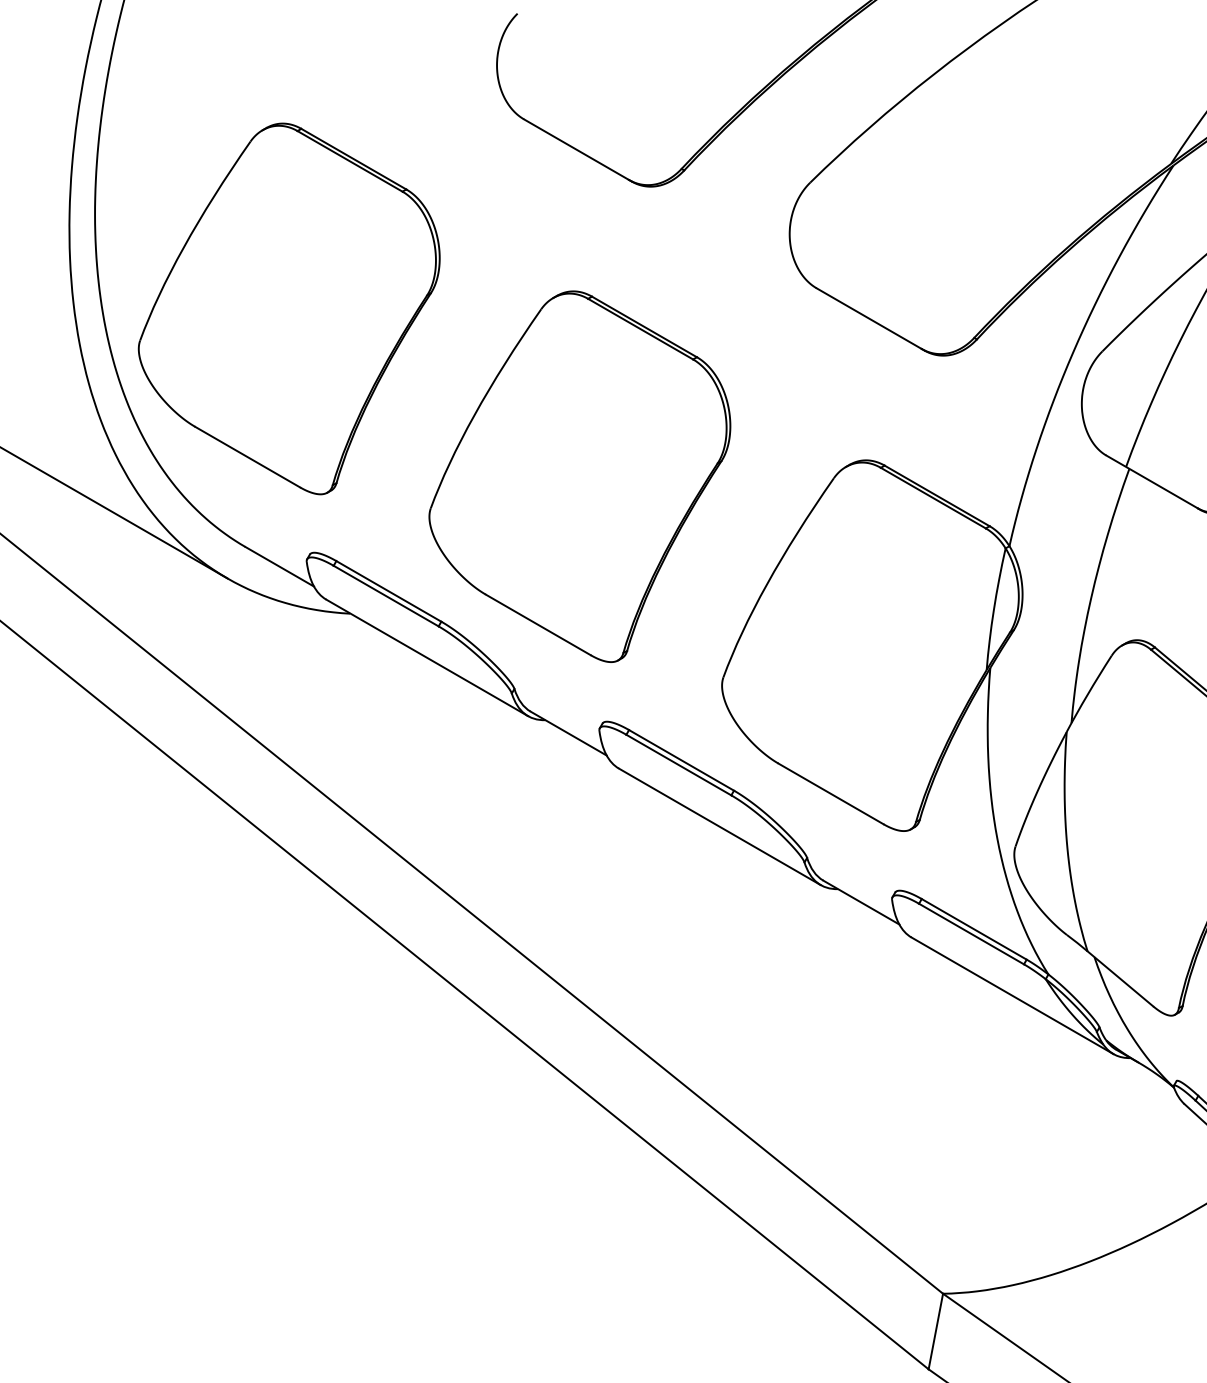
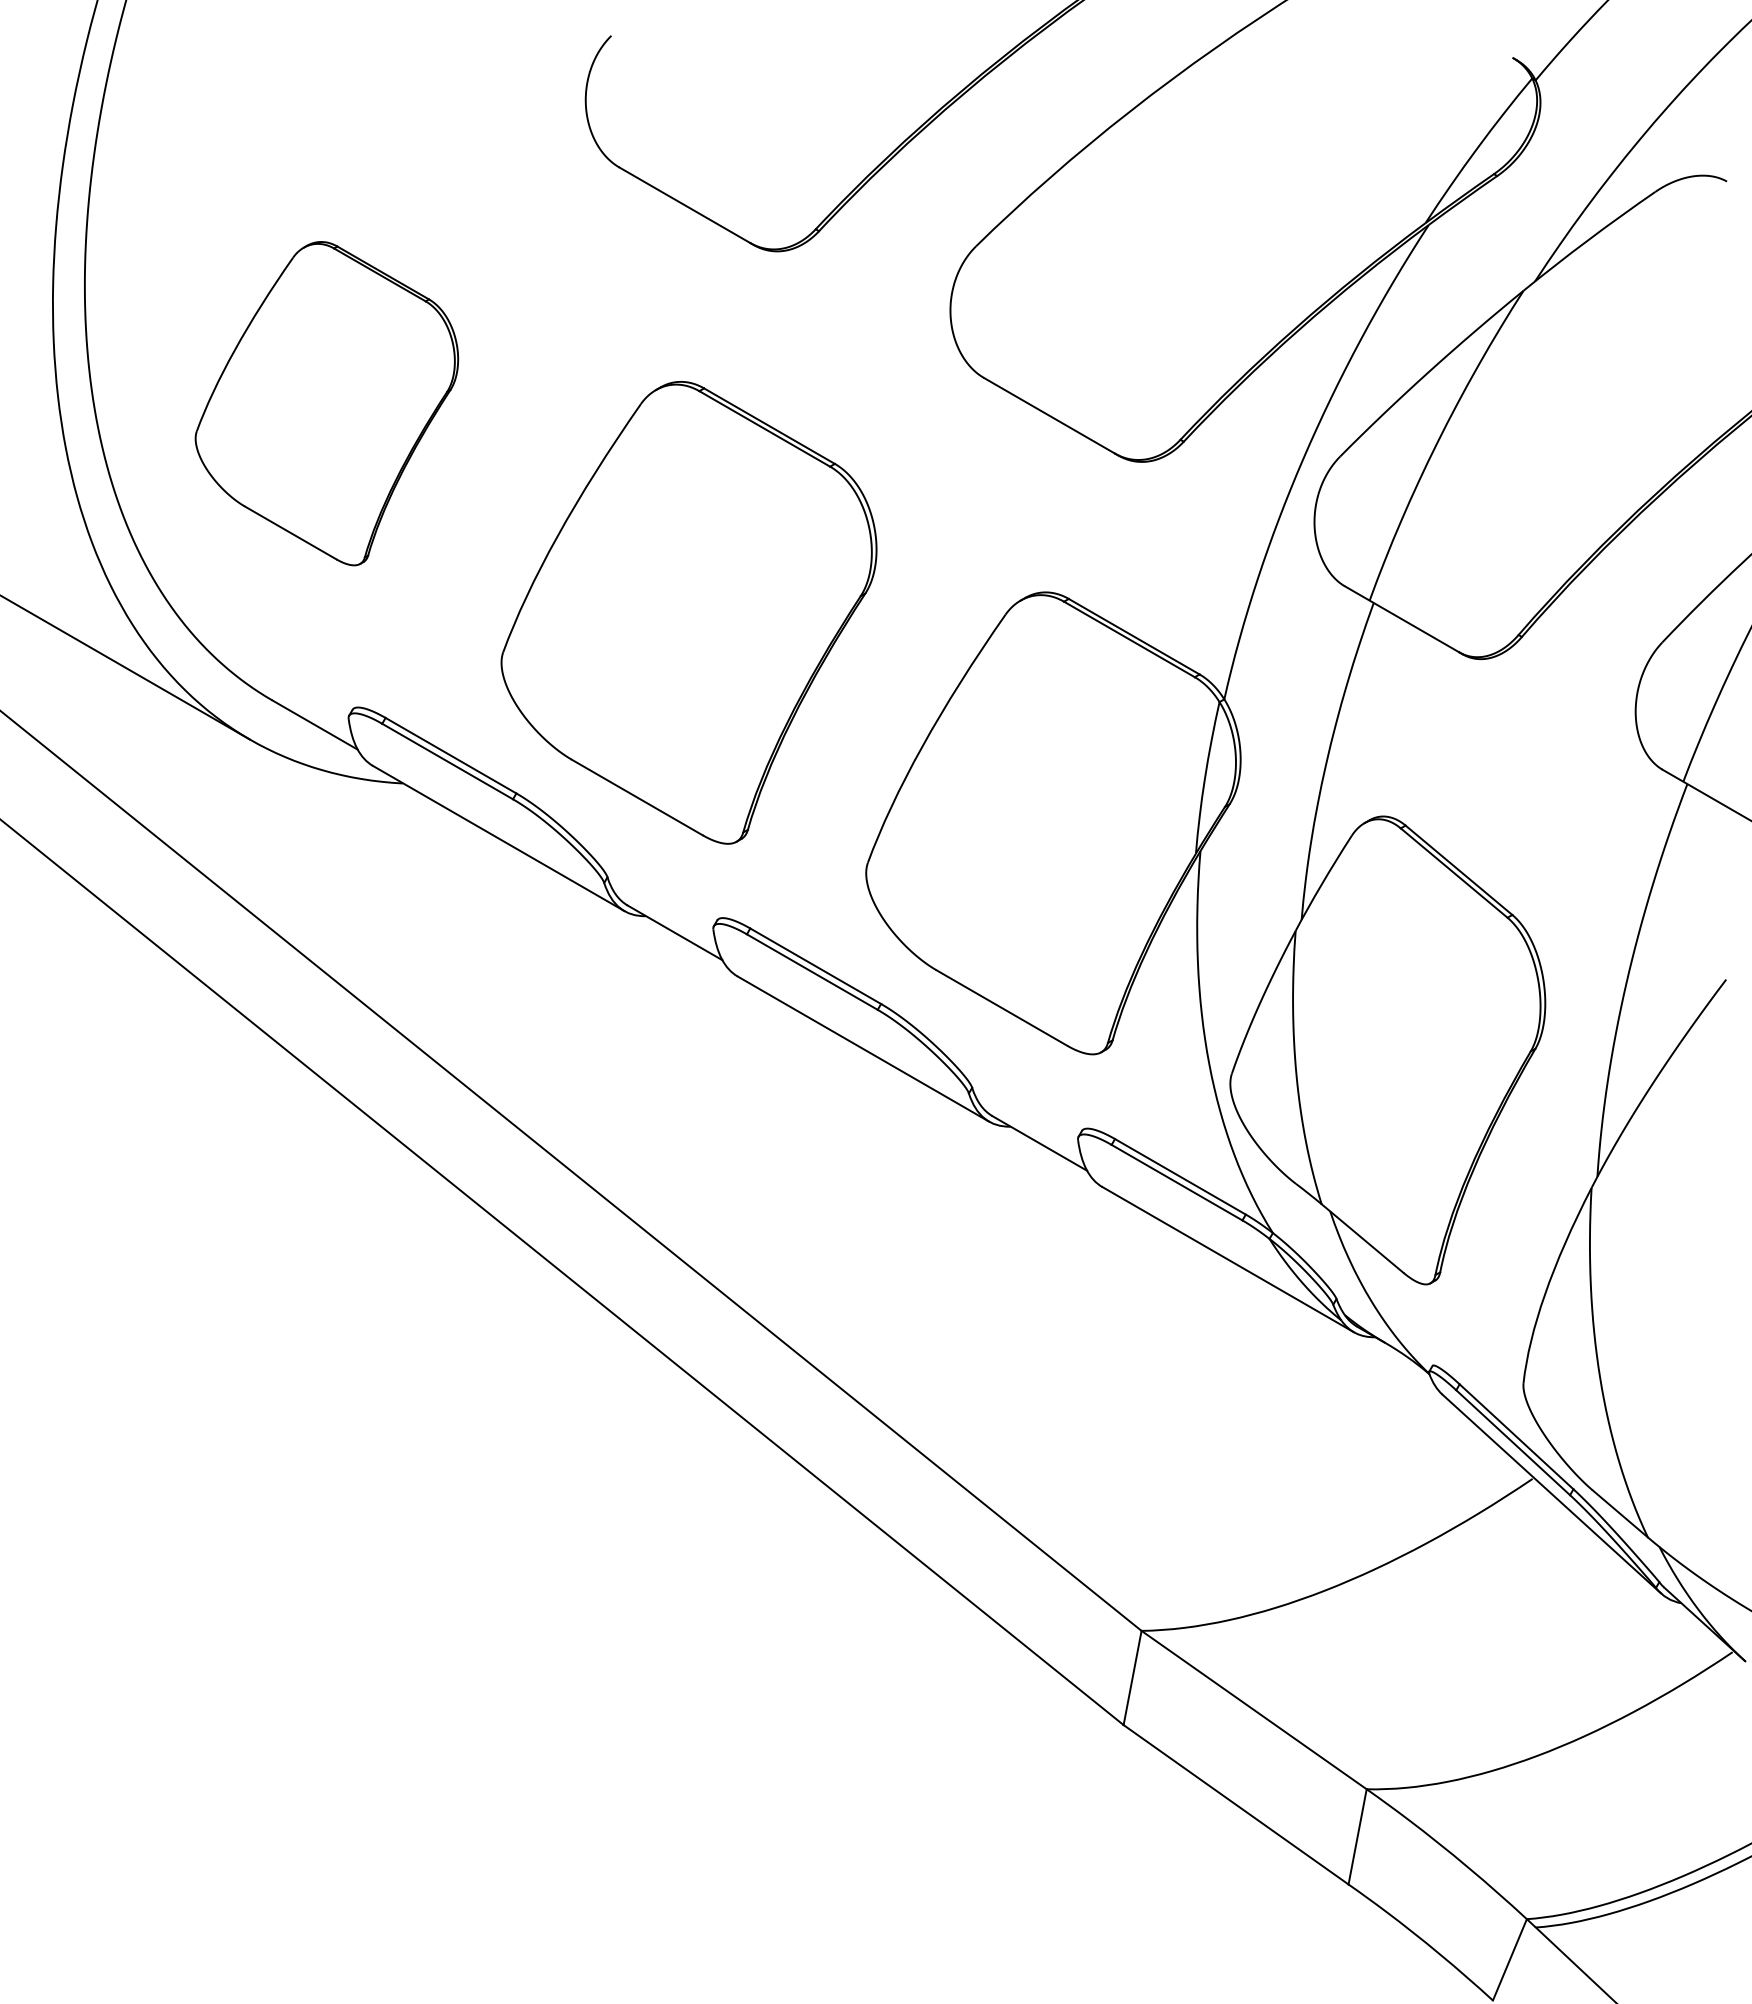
part: (288, 308) -> (326, 403), size x0.7

